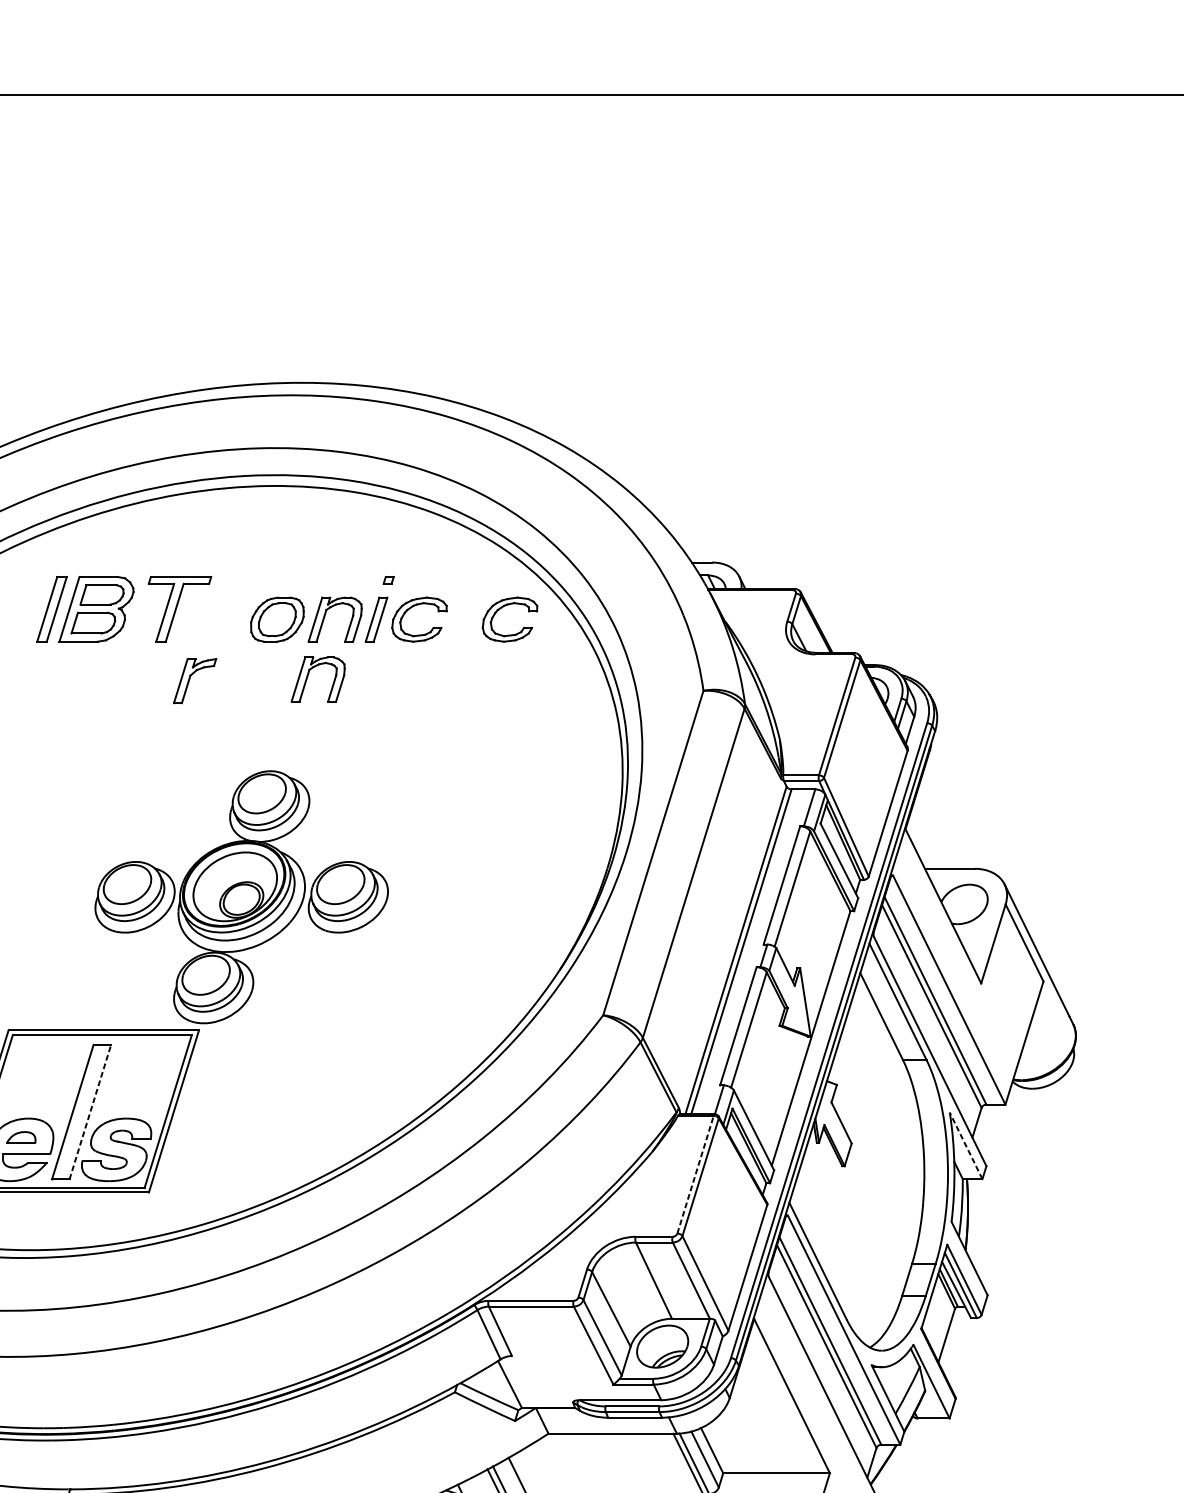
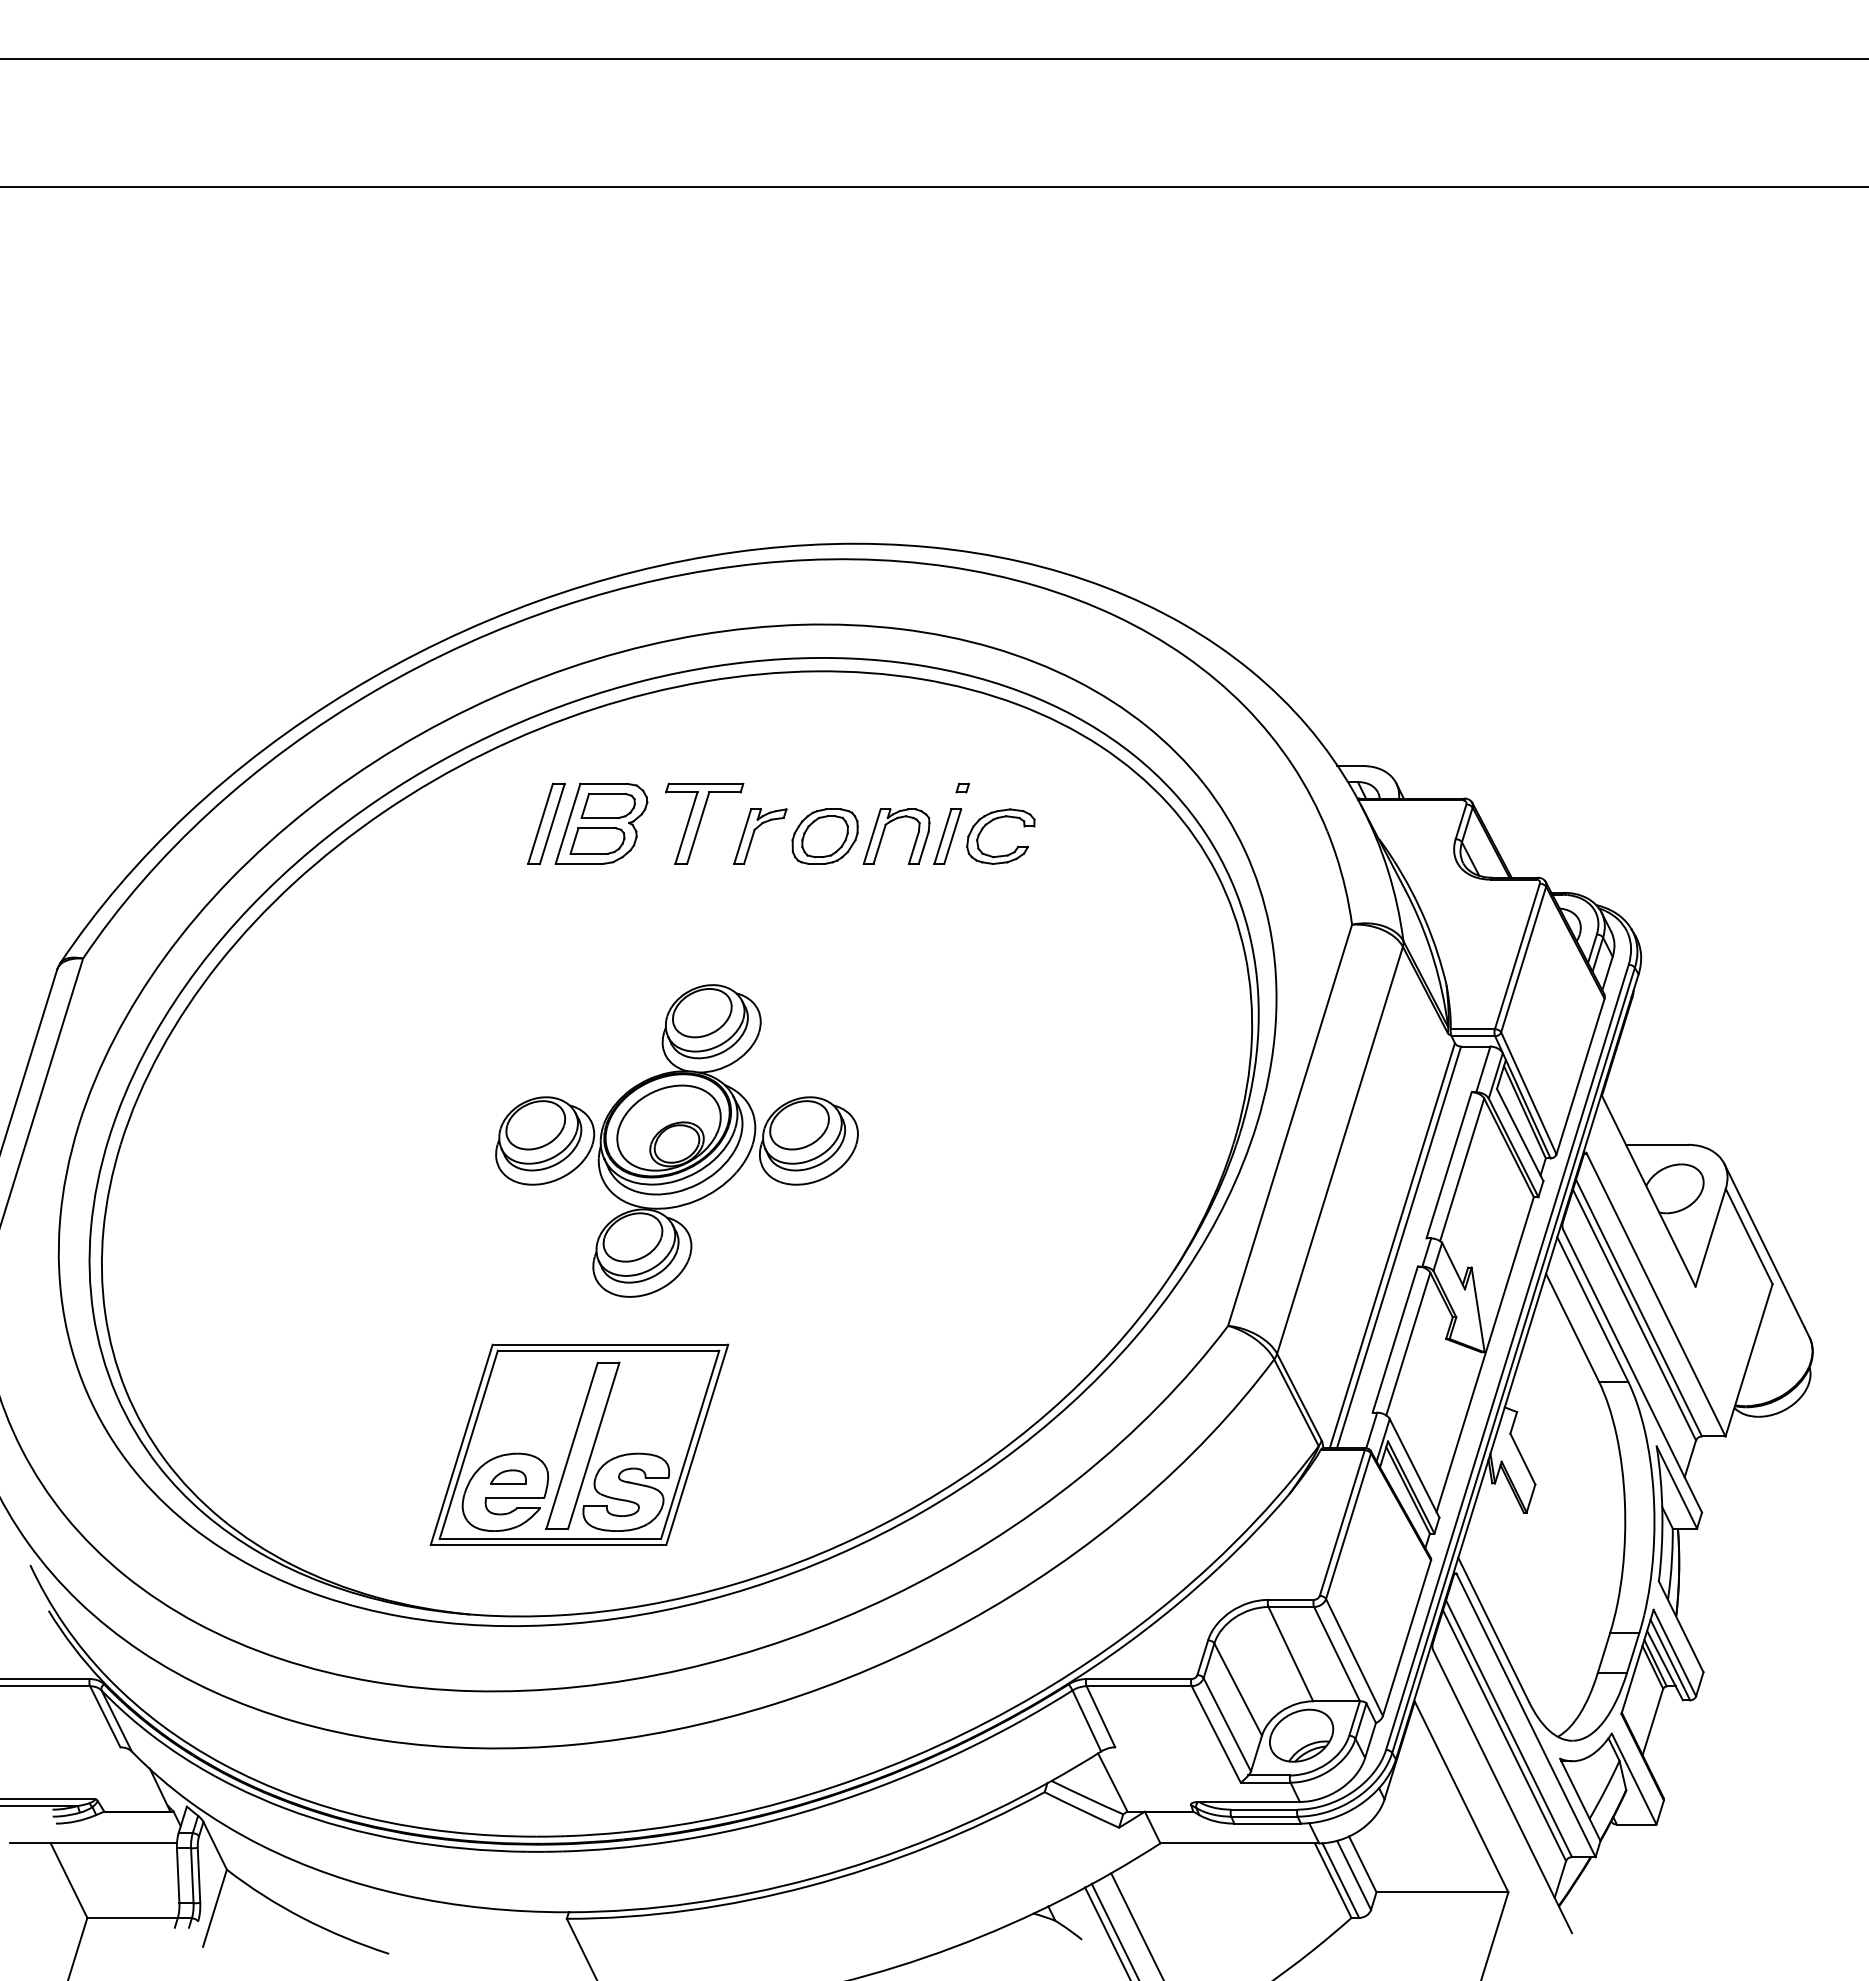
part: (500, 609) -> (1100, 824), removed
part: (308, 676) -> (863, 906), removed
part: (190, 679) -> (754, 834), moved
part: (241, 896) -> (676, 1140), moved
line: (90, 1111) -> (593, 1445), dashed -> solid
line: (965, 1145) -> (1676, 1487), dashed -> solid
line: (695, 1174) -> (1342, 1522), dashed -> solid

